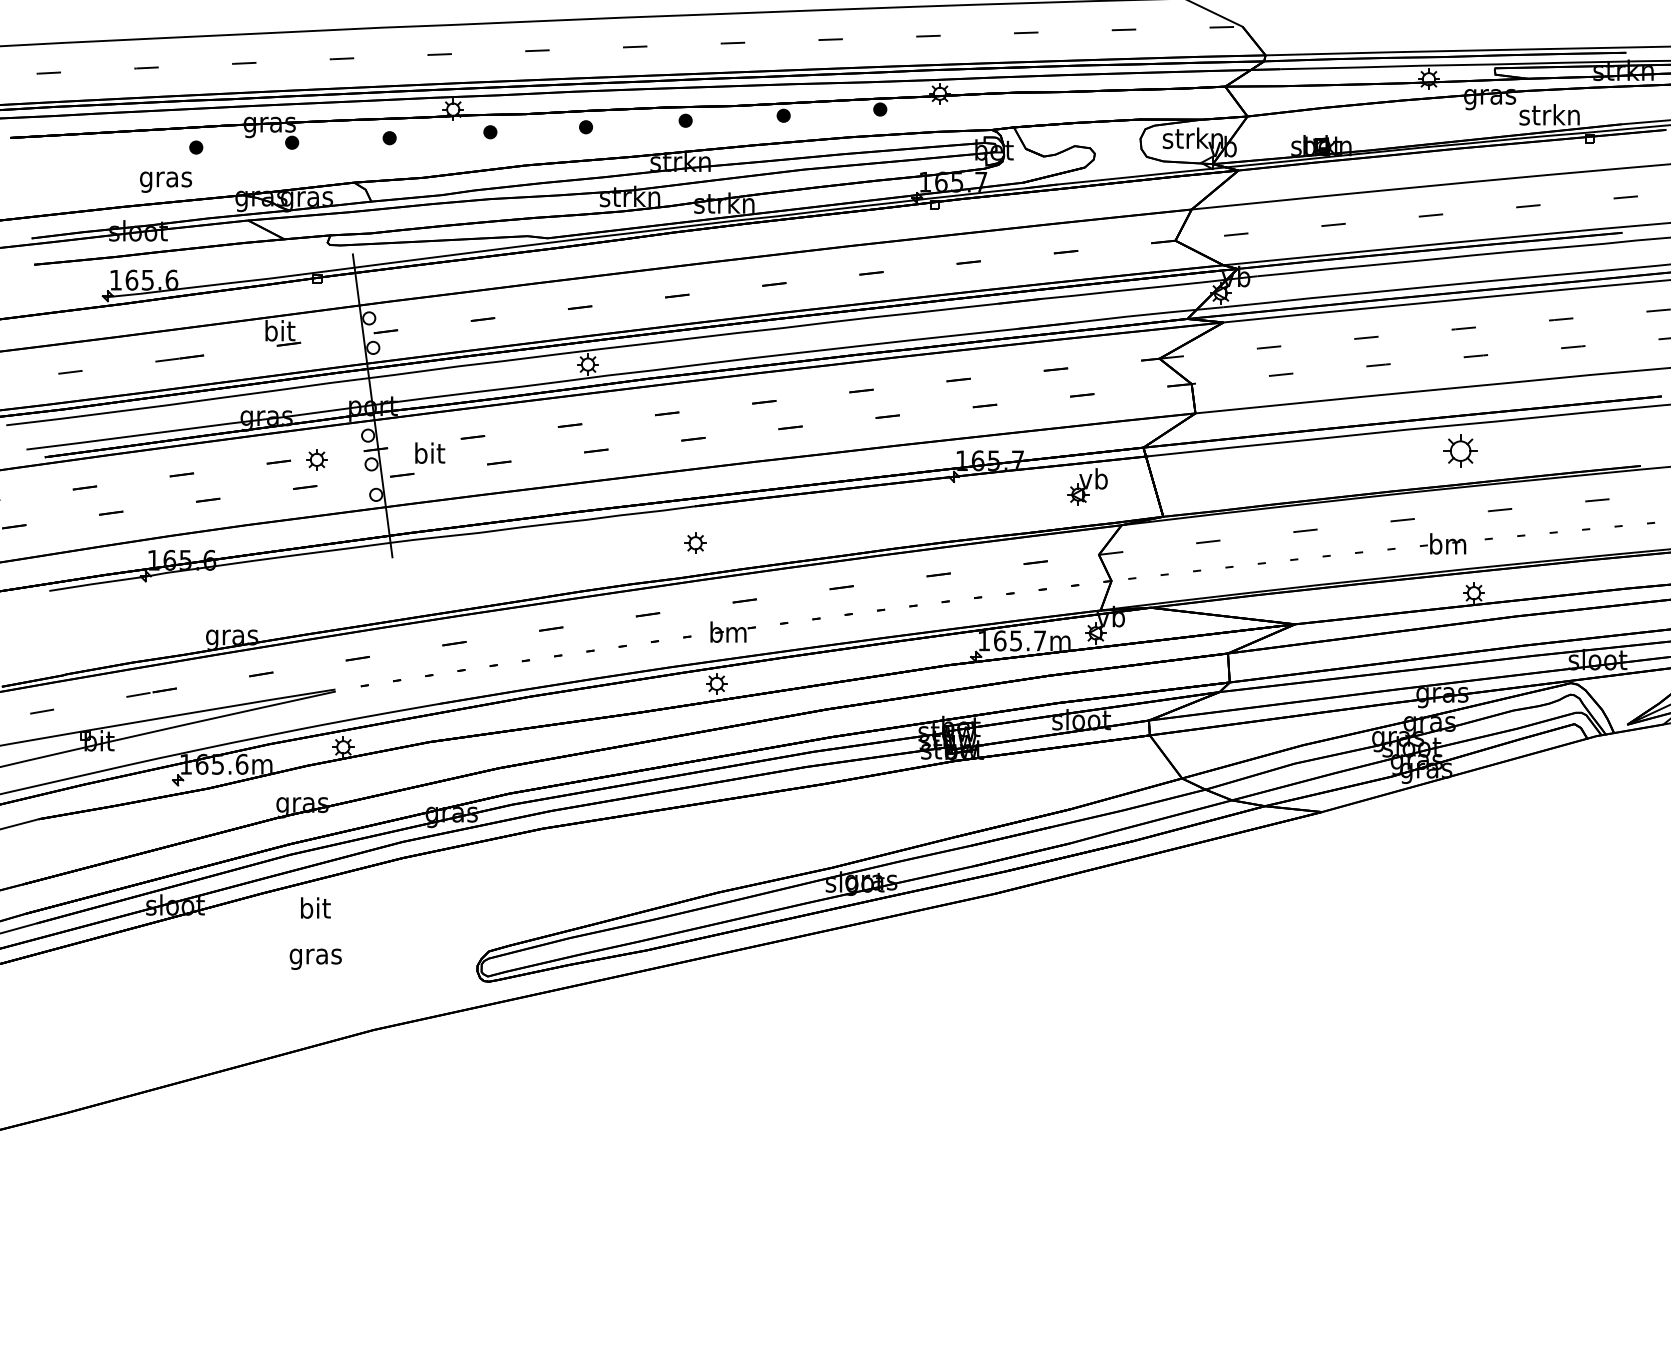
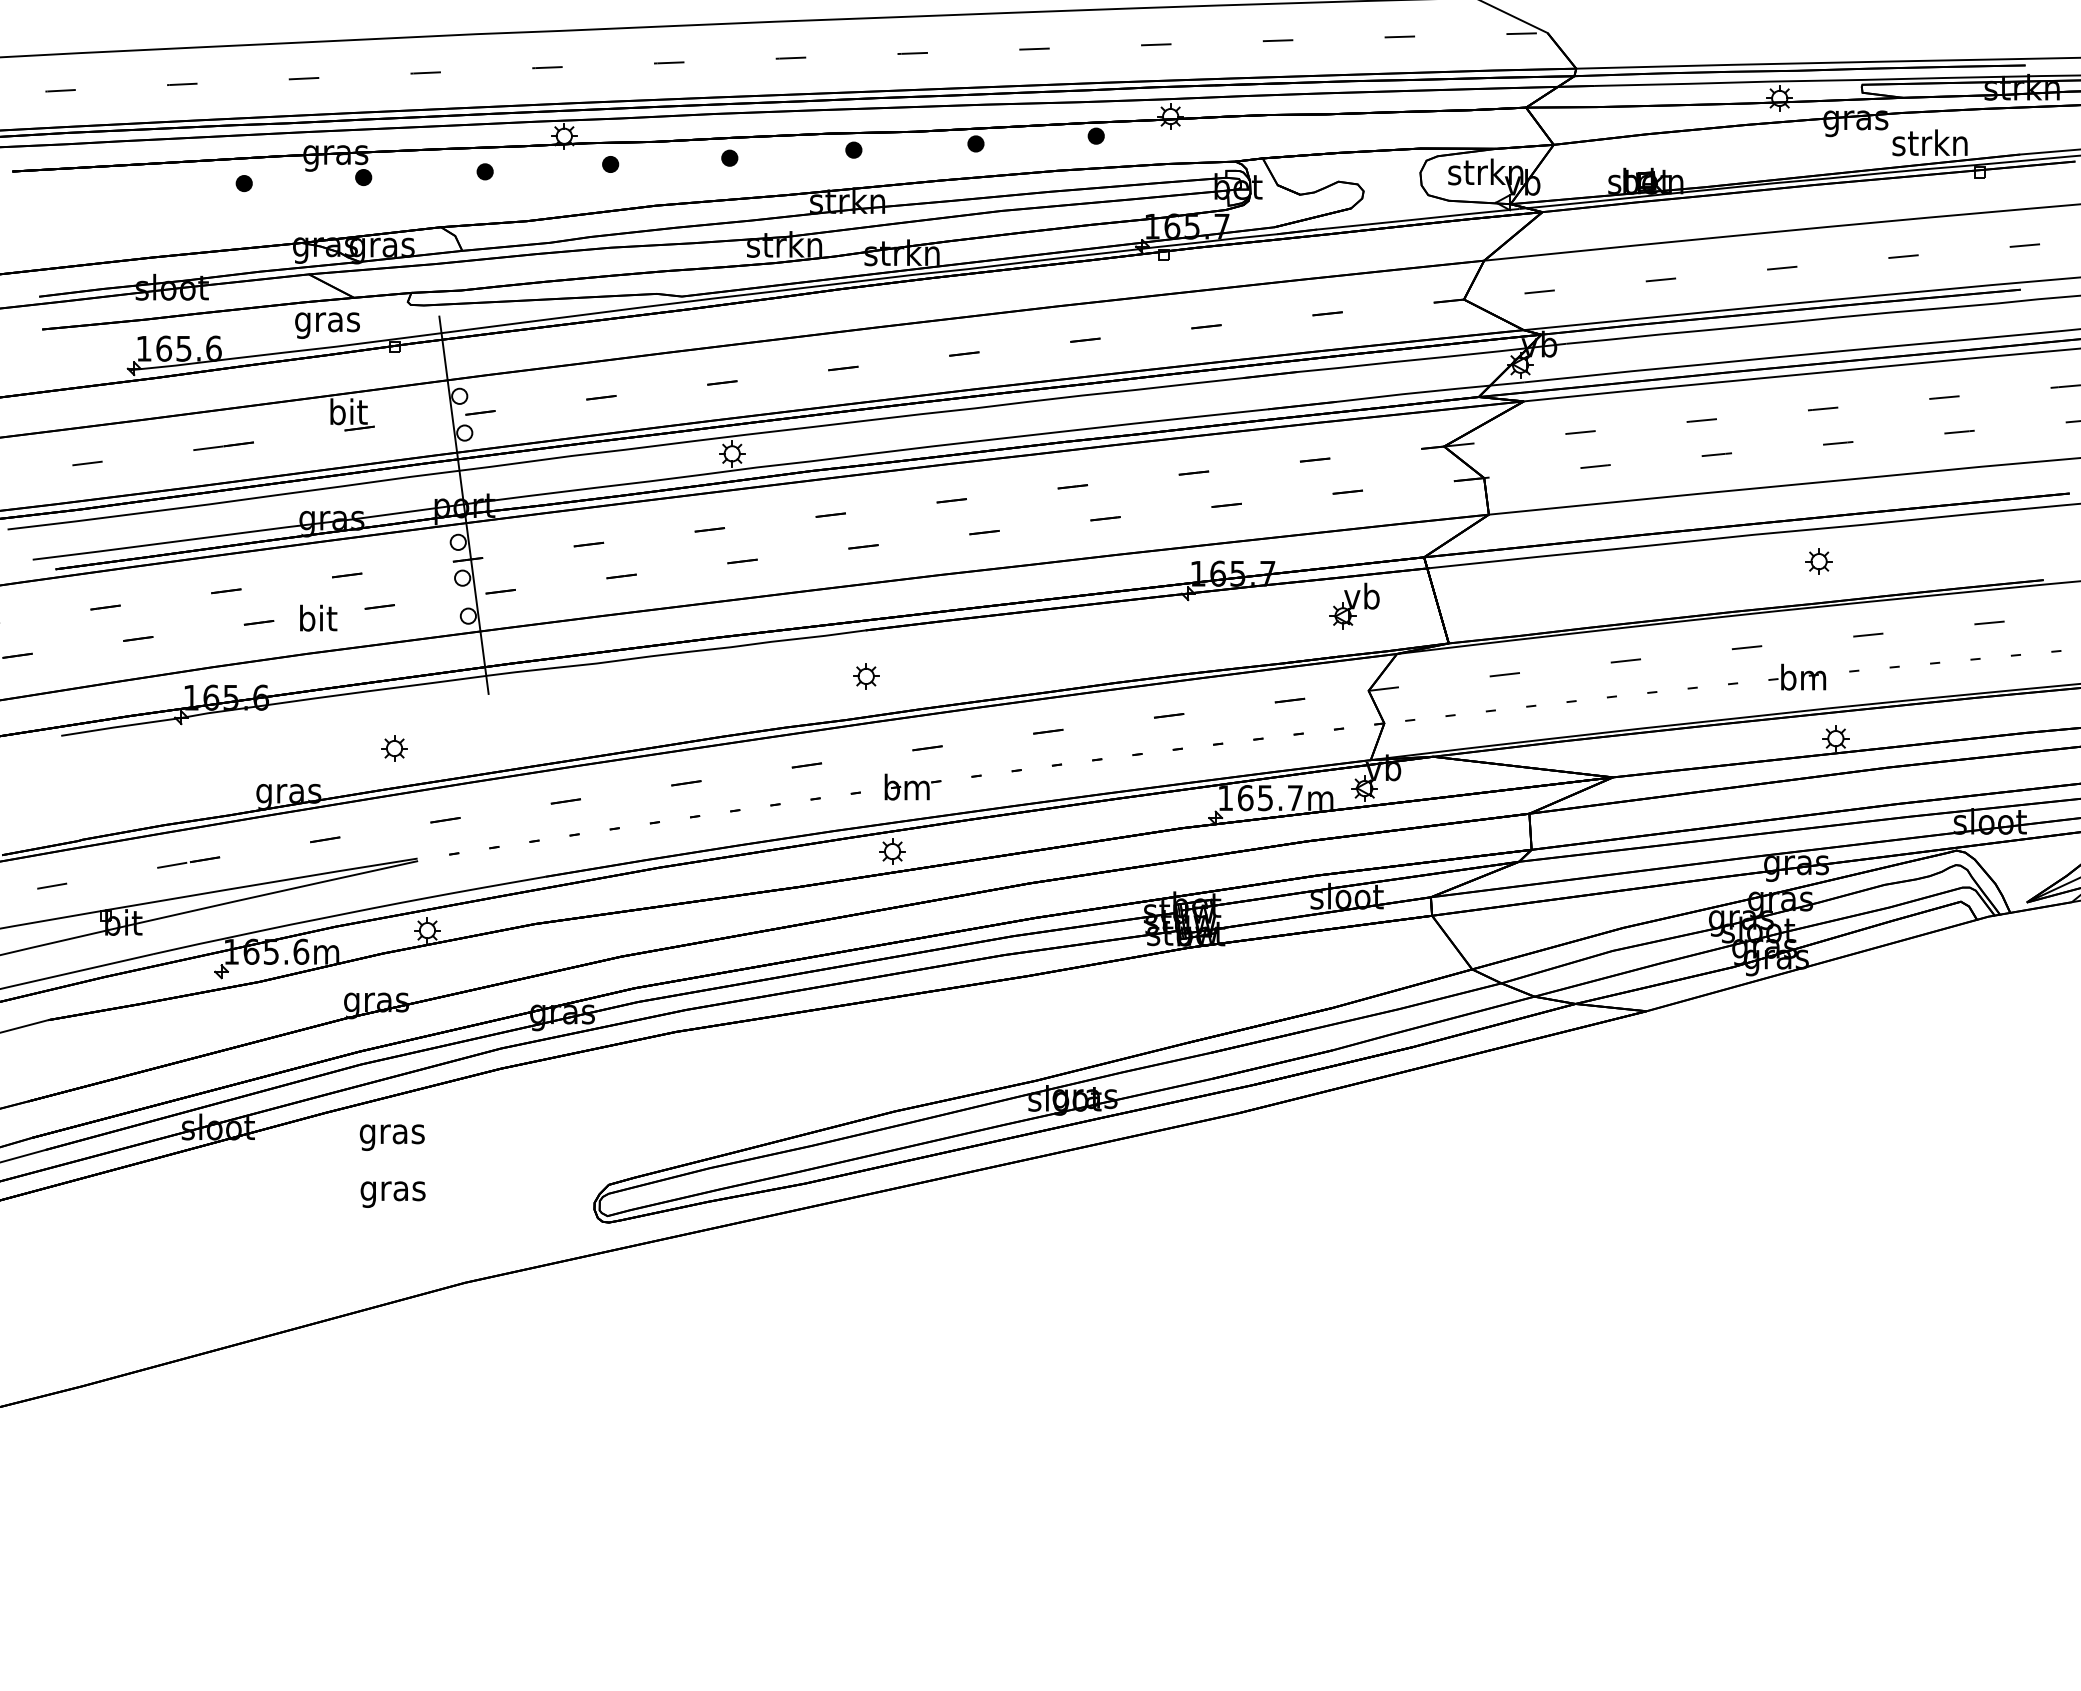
text: (165, 182) -> (327, 325), moved
part: (1460, 451) -> (1818, 561), size x0.62
text: (430, 452) -> (318, 617), moved
part: (316, 459) -> (394, 748), moved
text: (314, 910) -> (391, 1133), bit -> gras

